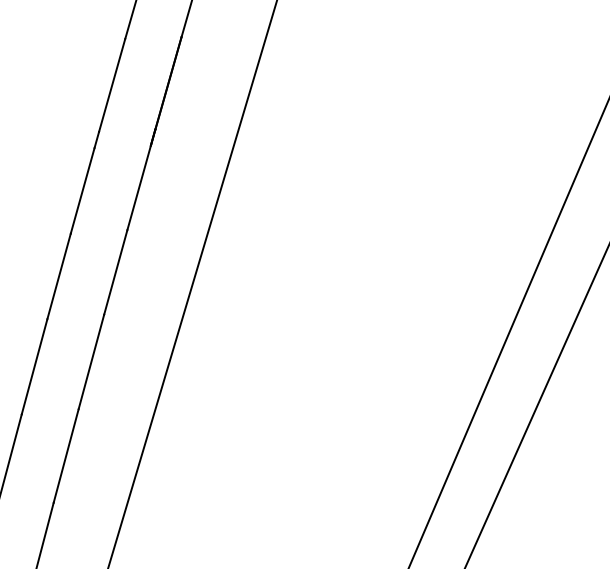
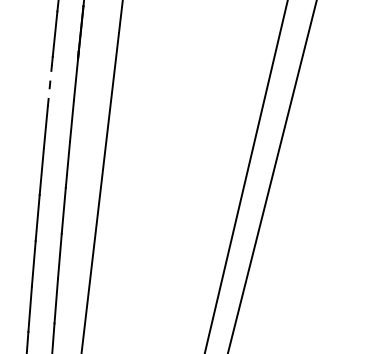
line: (81, 190) -> (49, 85), solid -> dashed

